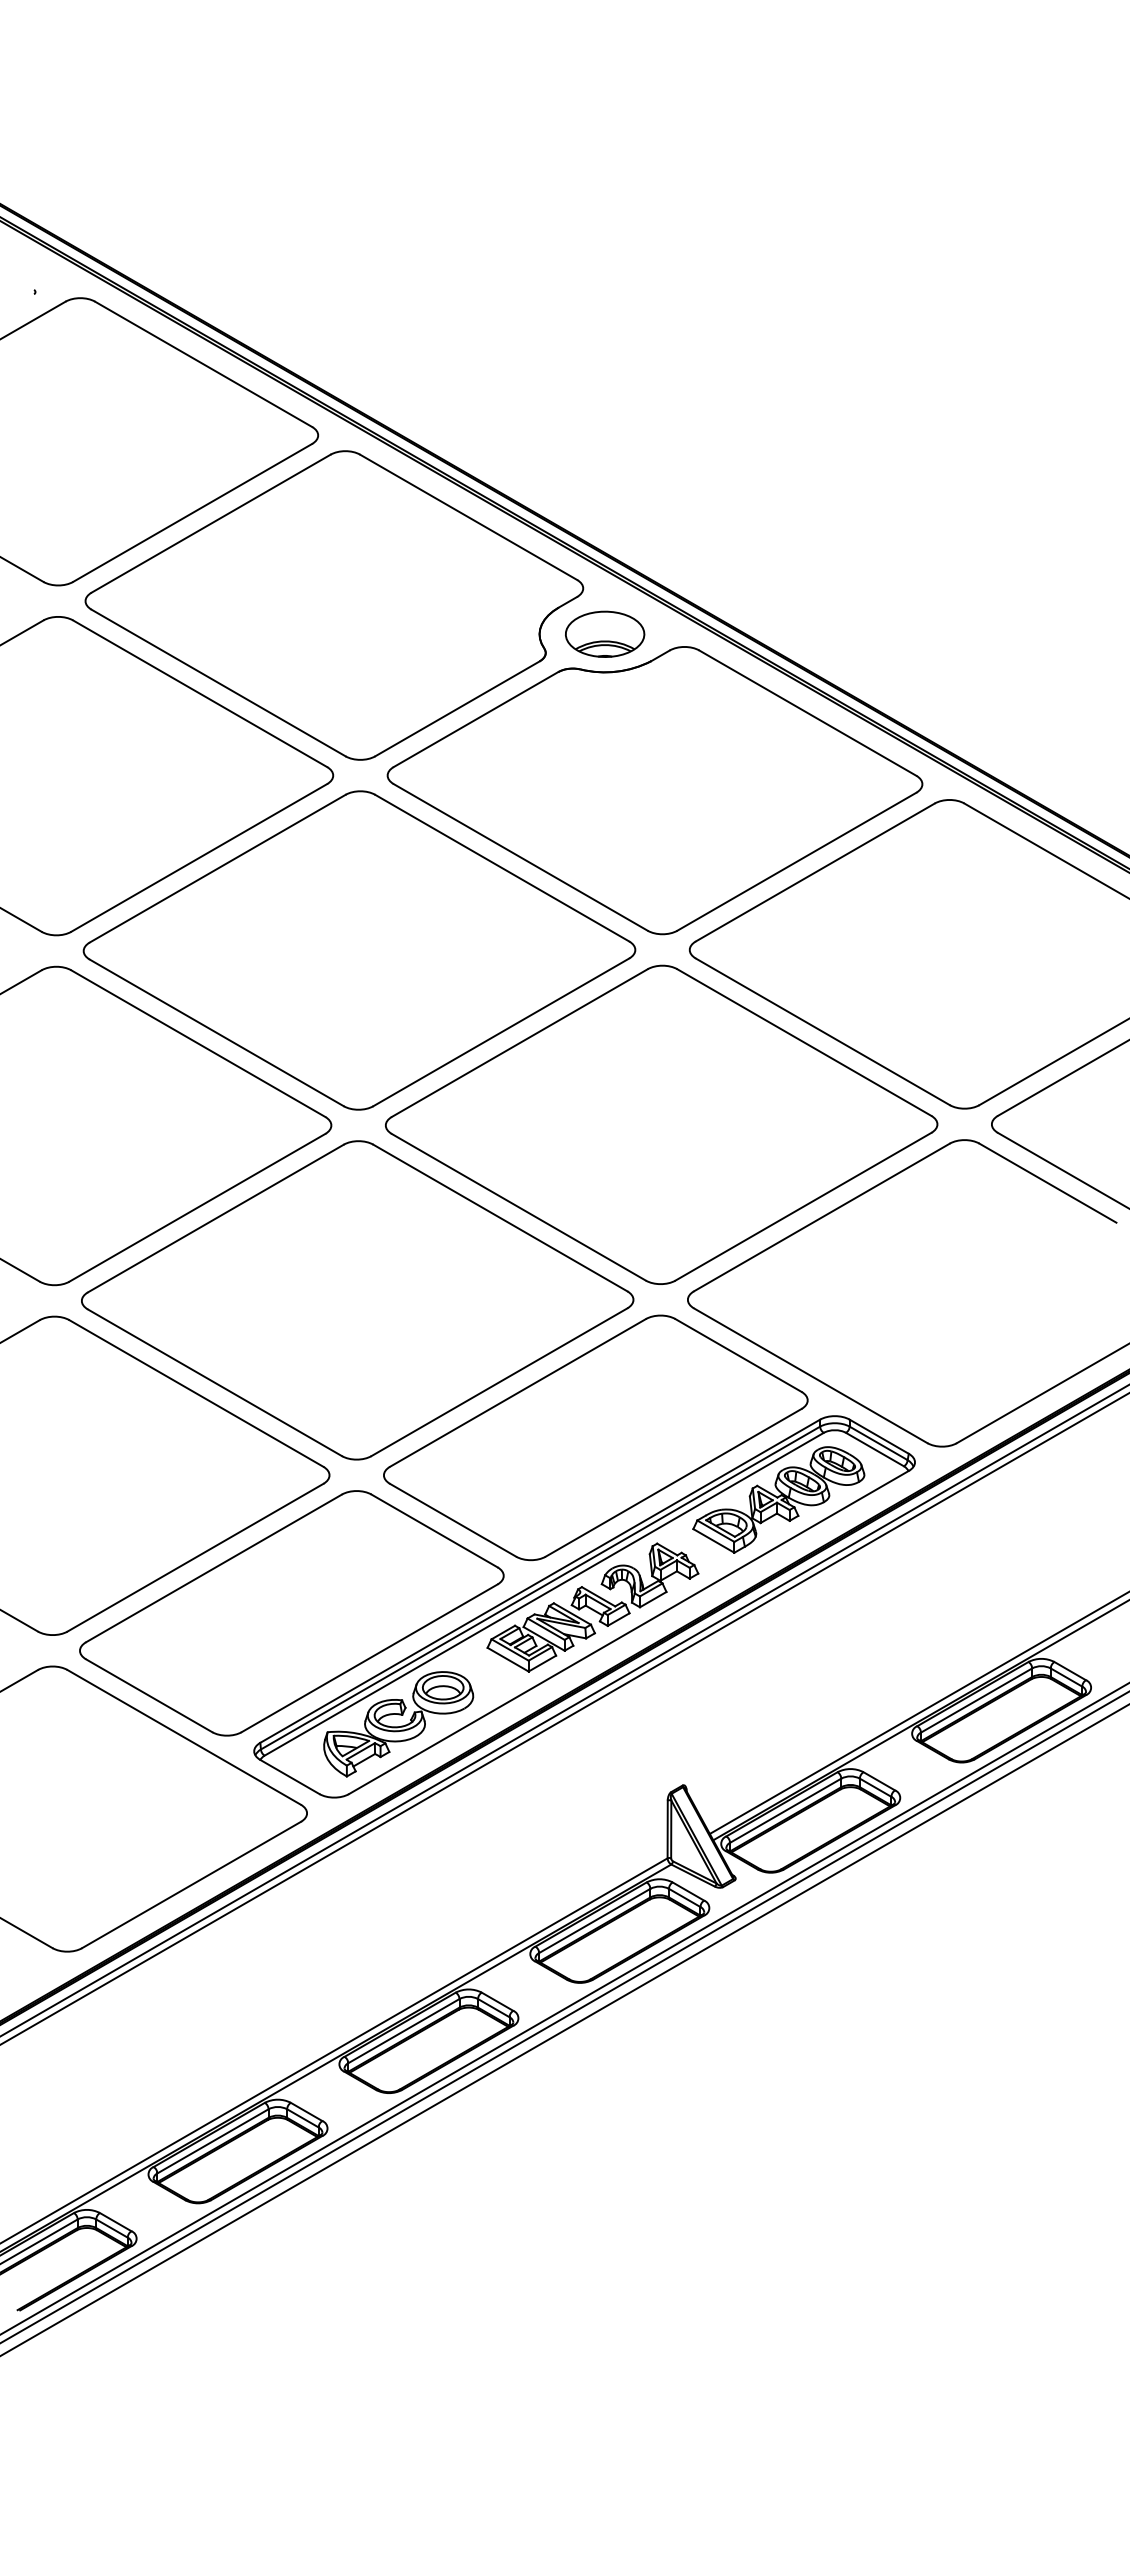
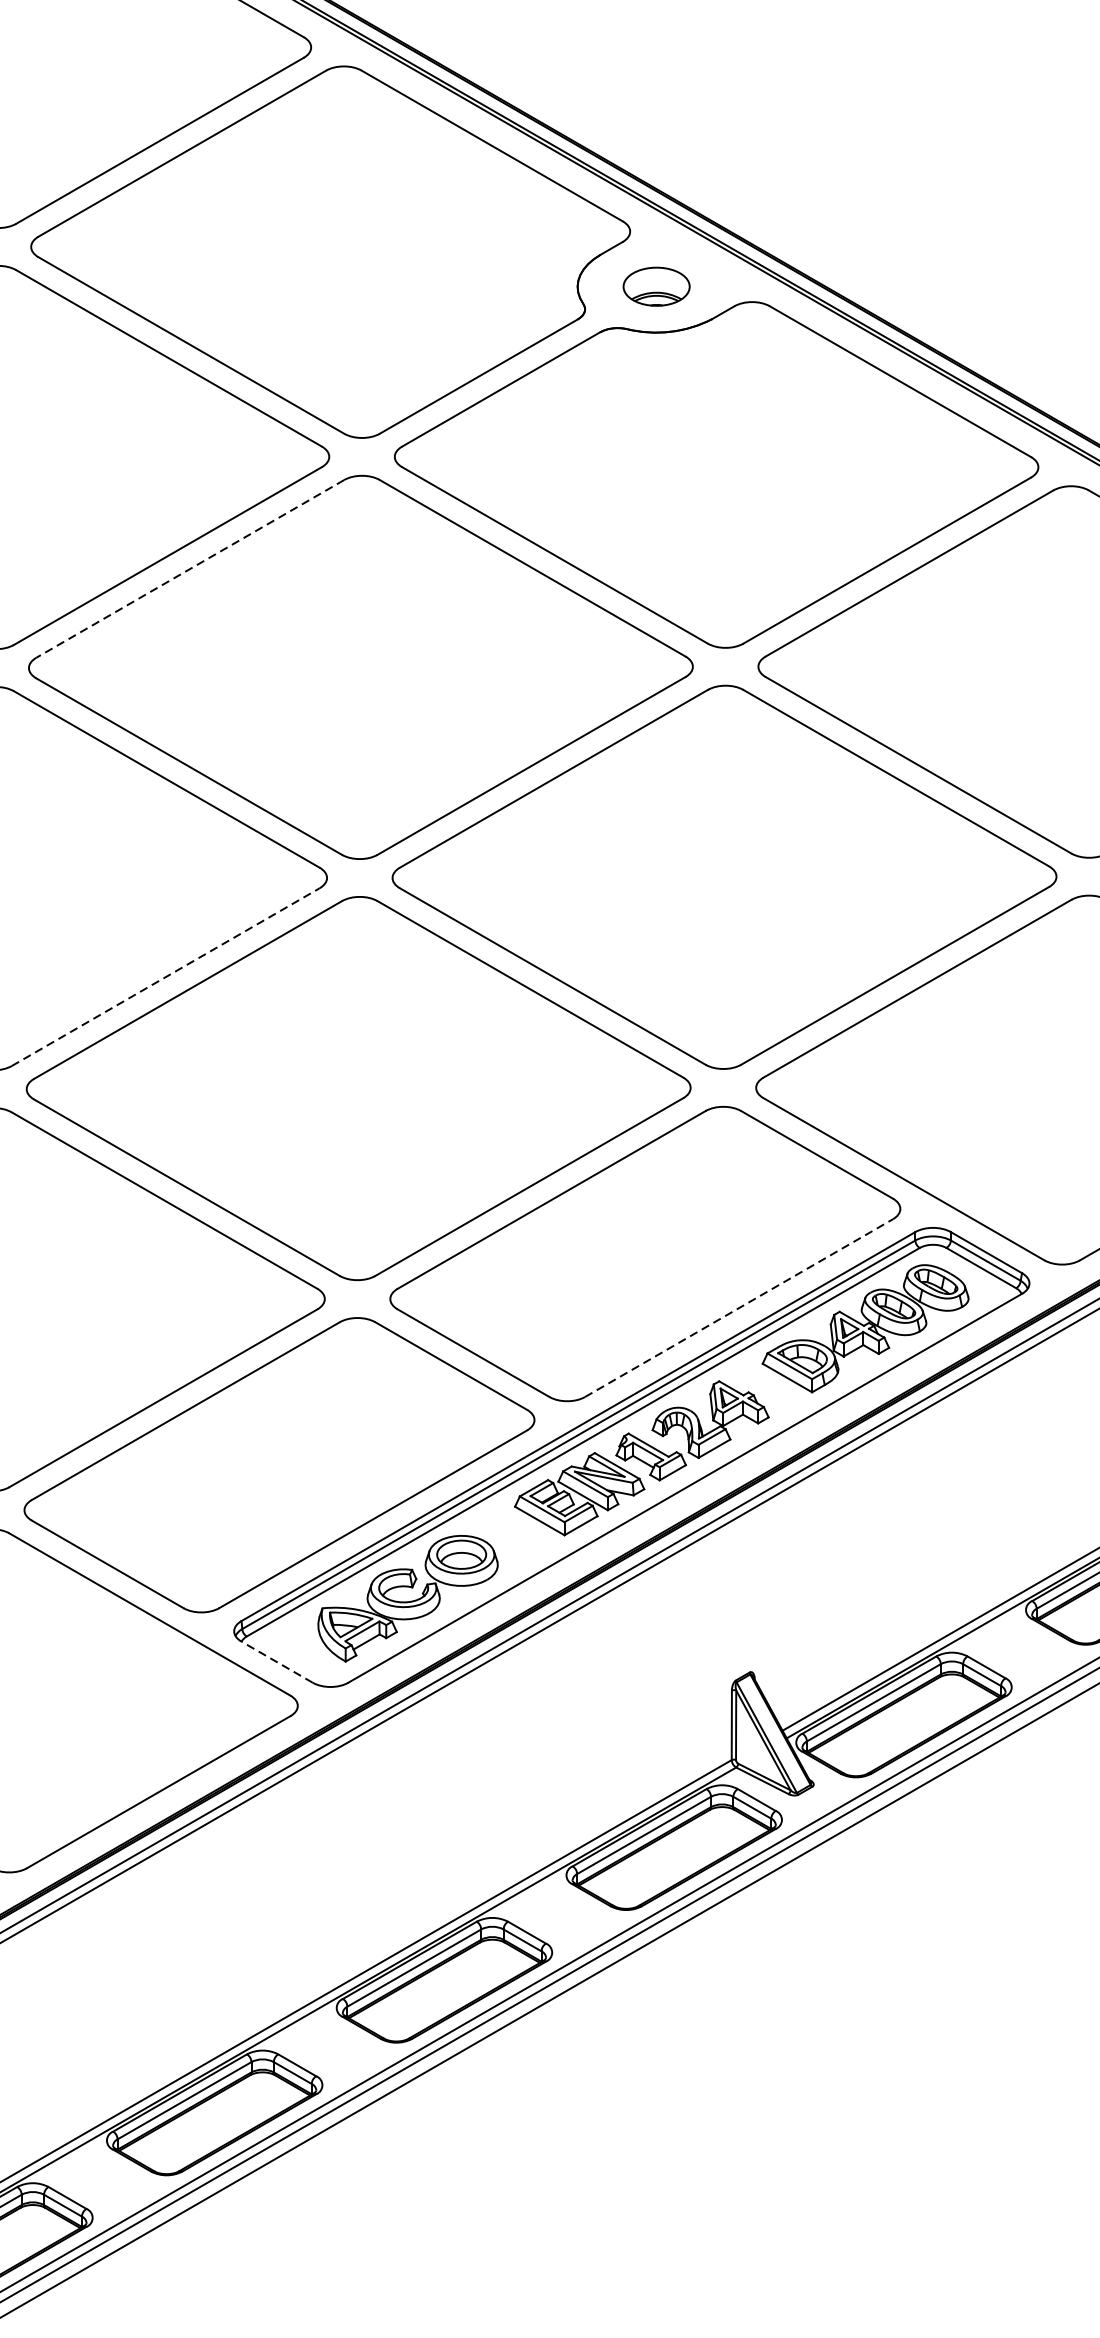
part: (605, 633) -> (656, 285), size x0.7
line: (217, 868) -> (189, 568), solid -> dashed
line: (197, 1207) -> (165, 976), solid -> dashed
line: (673, 1482) -> (738, 1307), solid -> dashed
line: (289, 1776) -> (276, 1661), solid -> dashed

